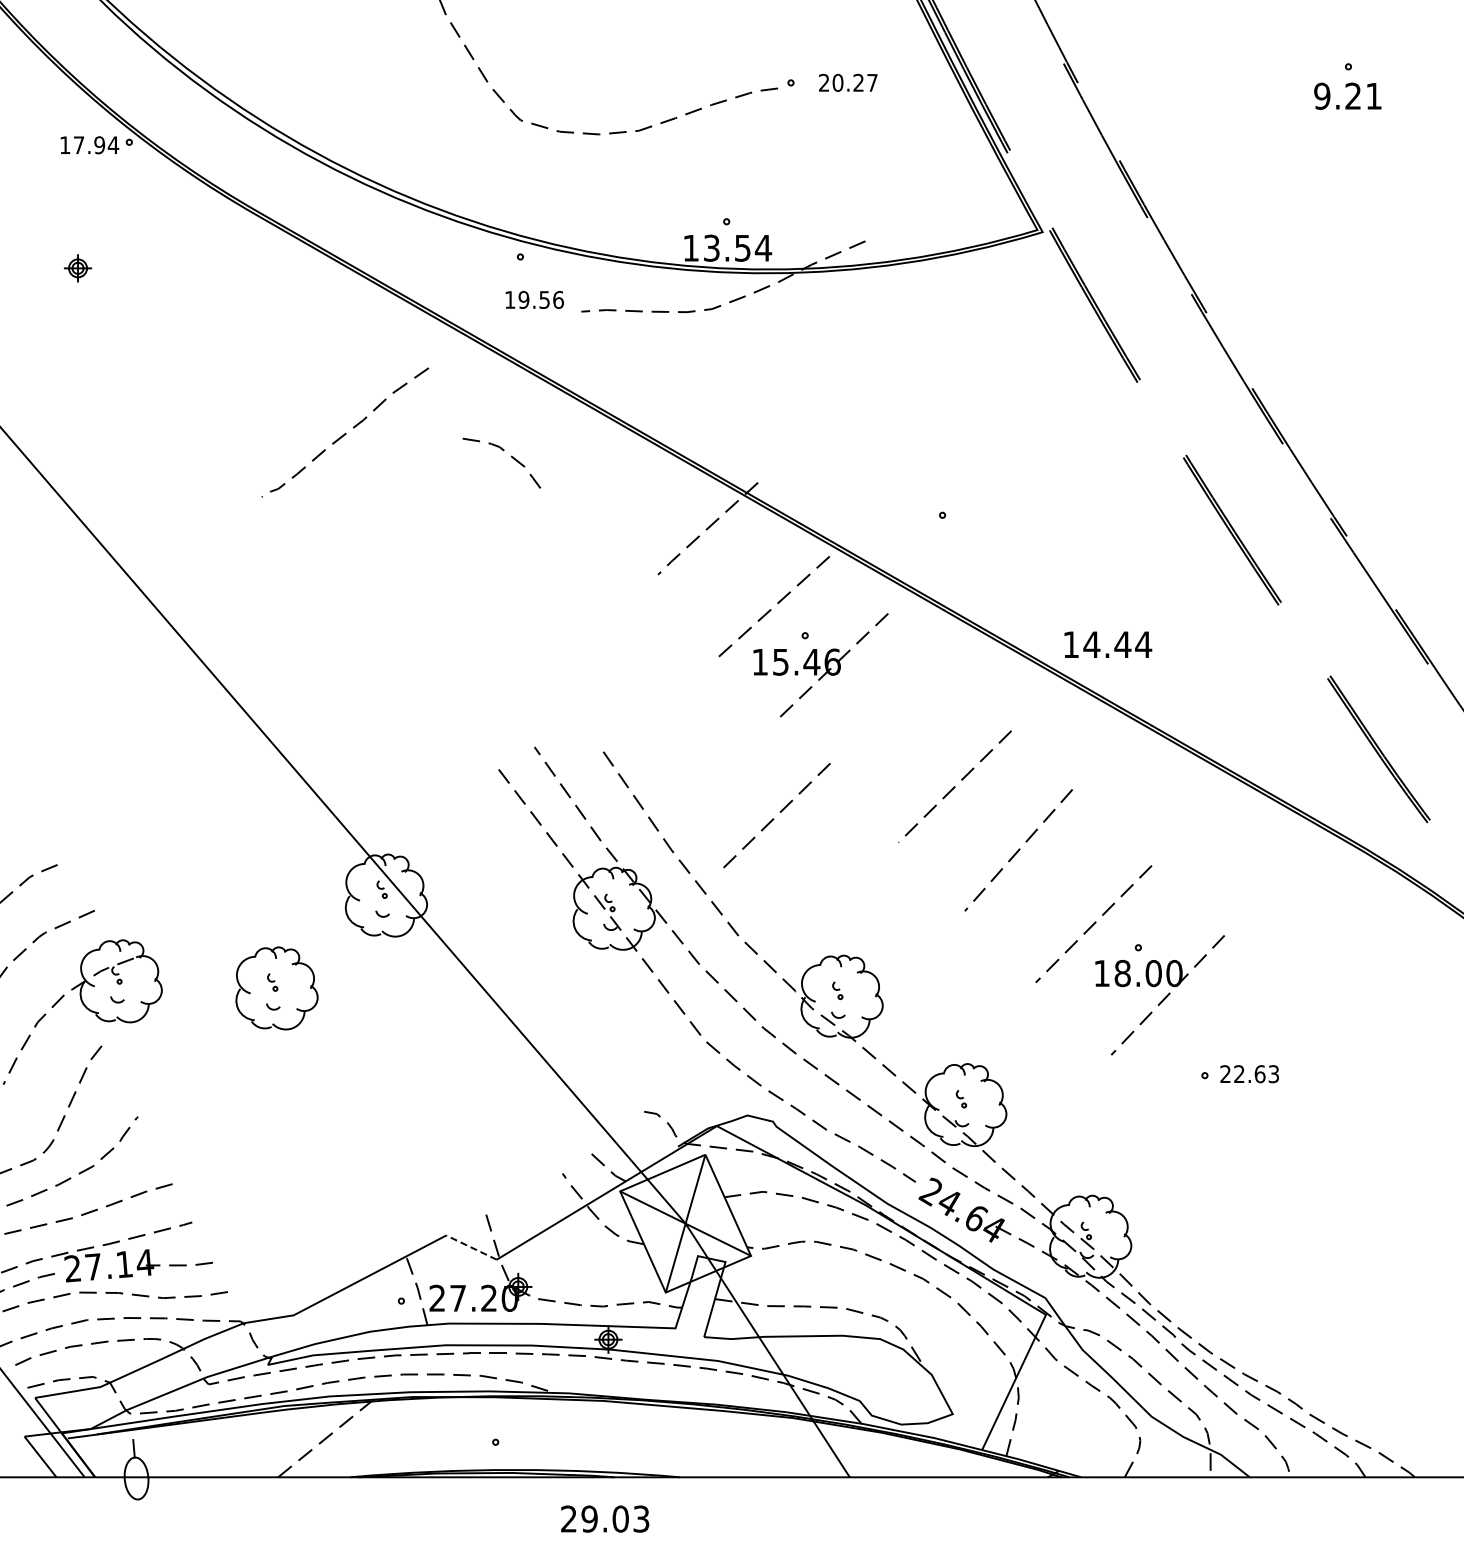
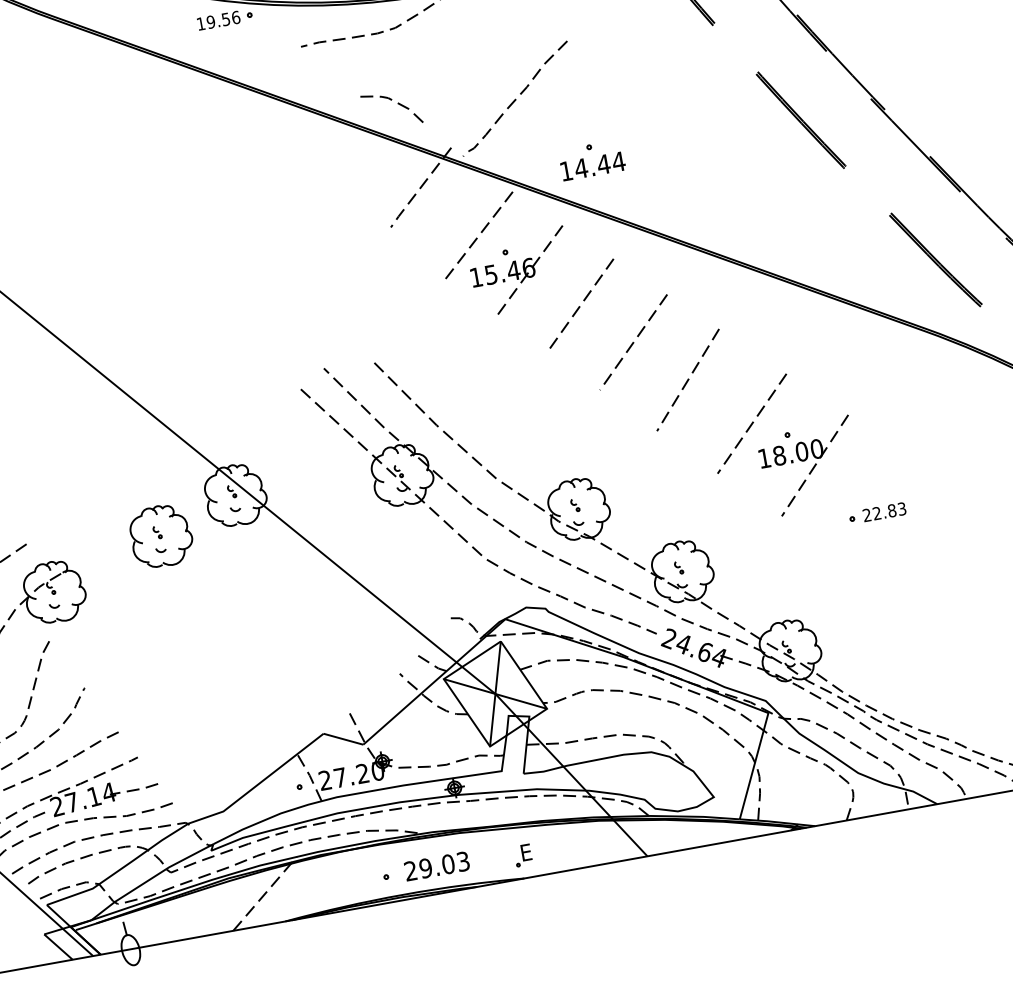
text: (534, 299) -> (218, 20), moved
curve: (345, 432) -> (515, 98), moved
curve: (510, 456) -> (397, 103), moved
text: (1108, 644) -> (593, 166), moved
line: (773, 818) -> (579, 306), moved
part: (276, 988) -> (161, 536), moved
text: (1259, 1073) -> (891, 510), 22.63 -> 22.83
line: (471, 1247) -> (343, 739), dashed -> solid
part: (683, 1445) -> (522, 854), added
text: (605, 1518) -> (437, 865), moved

